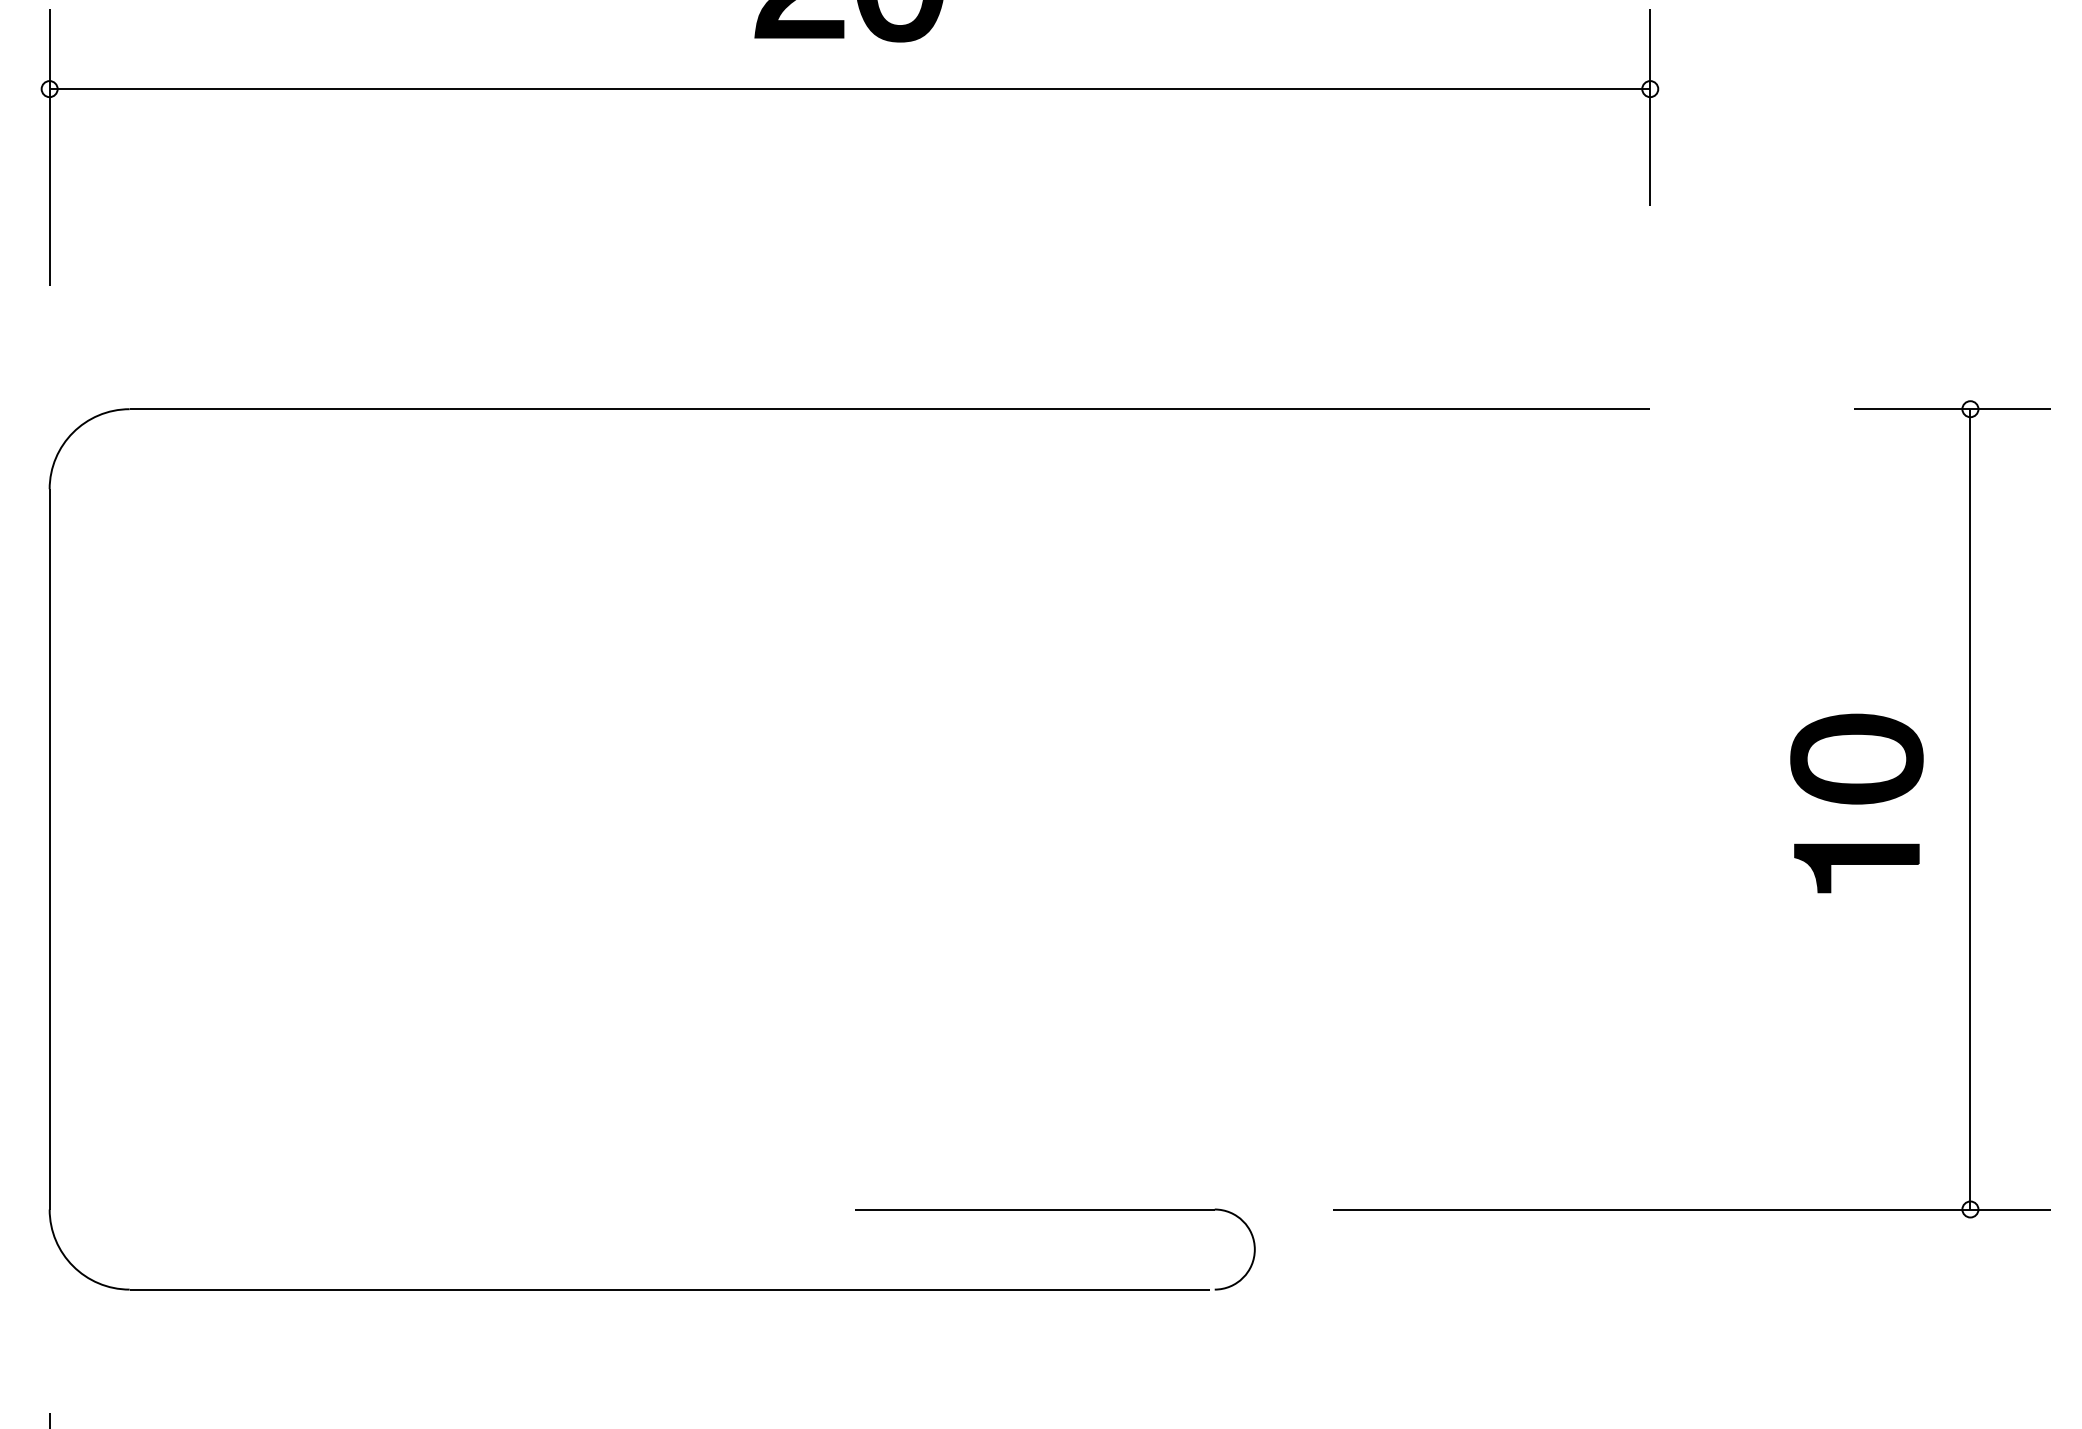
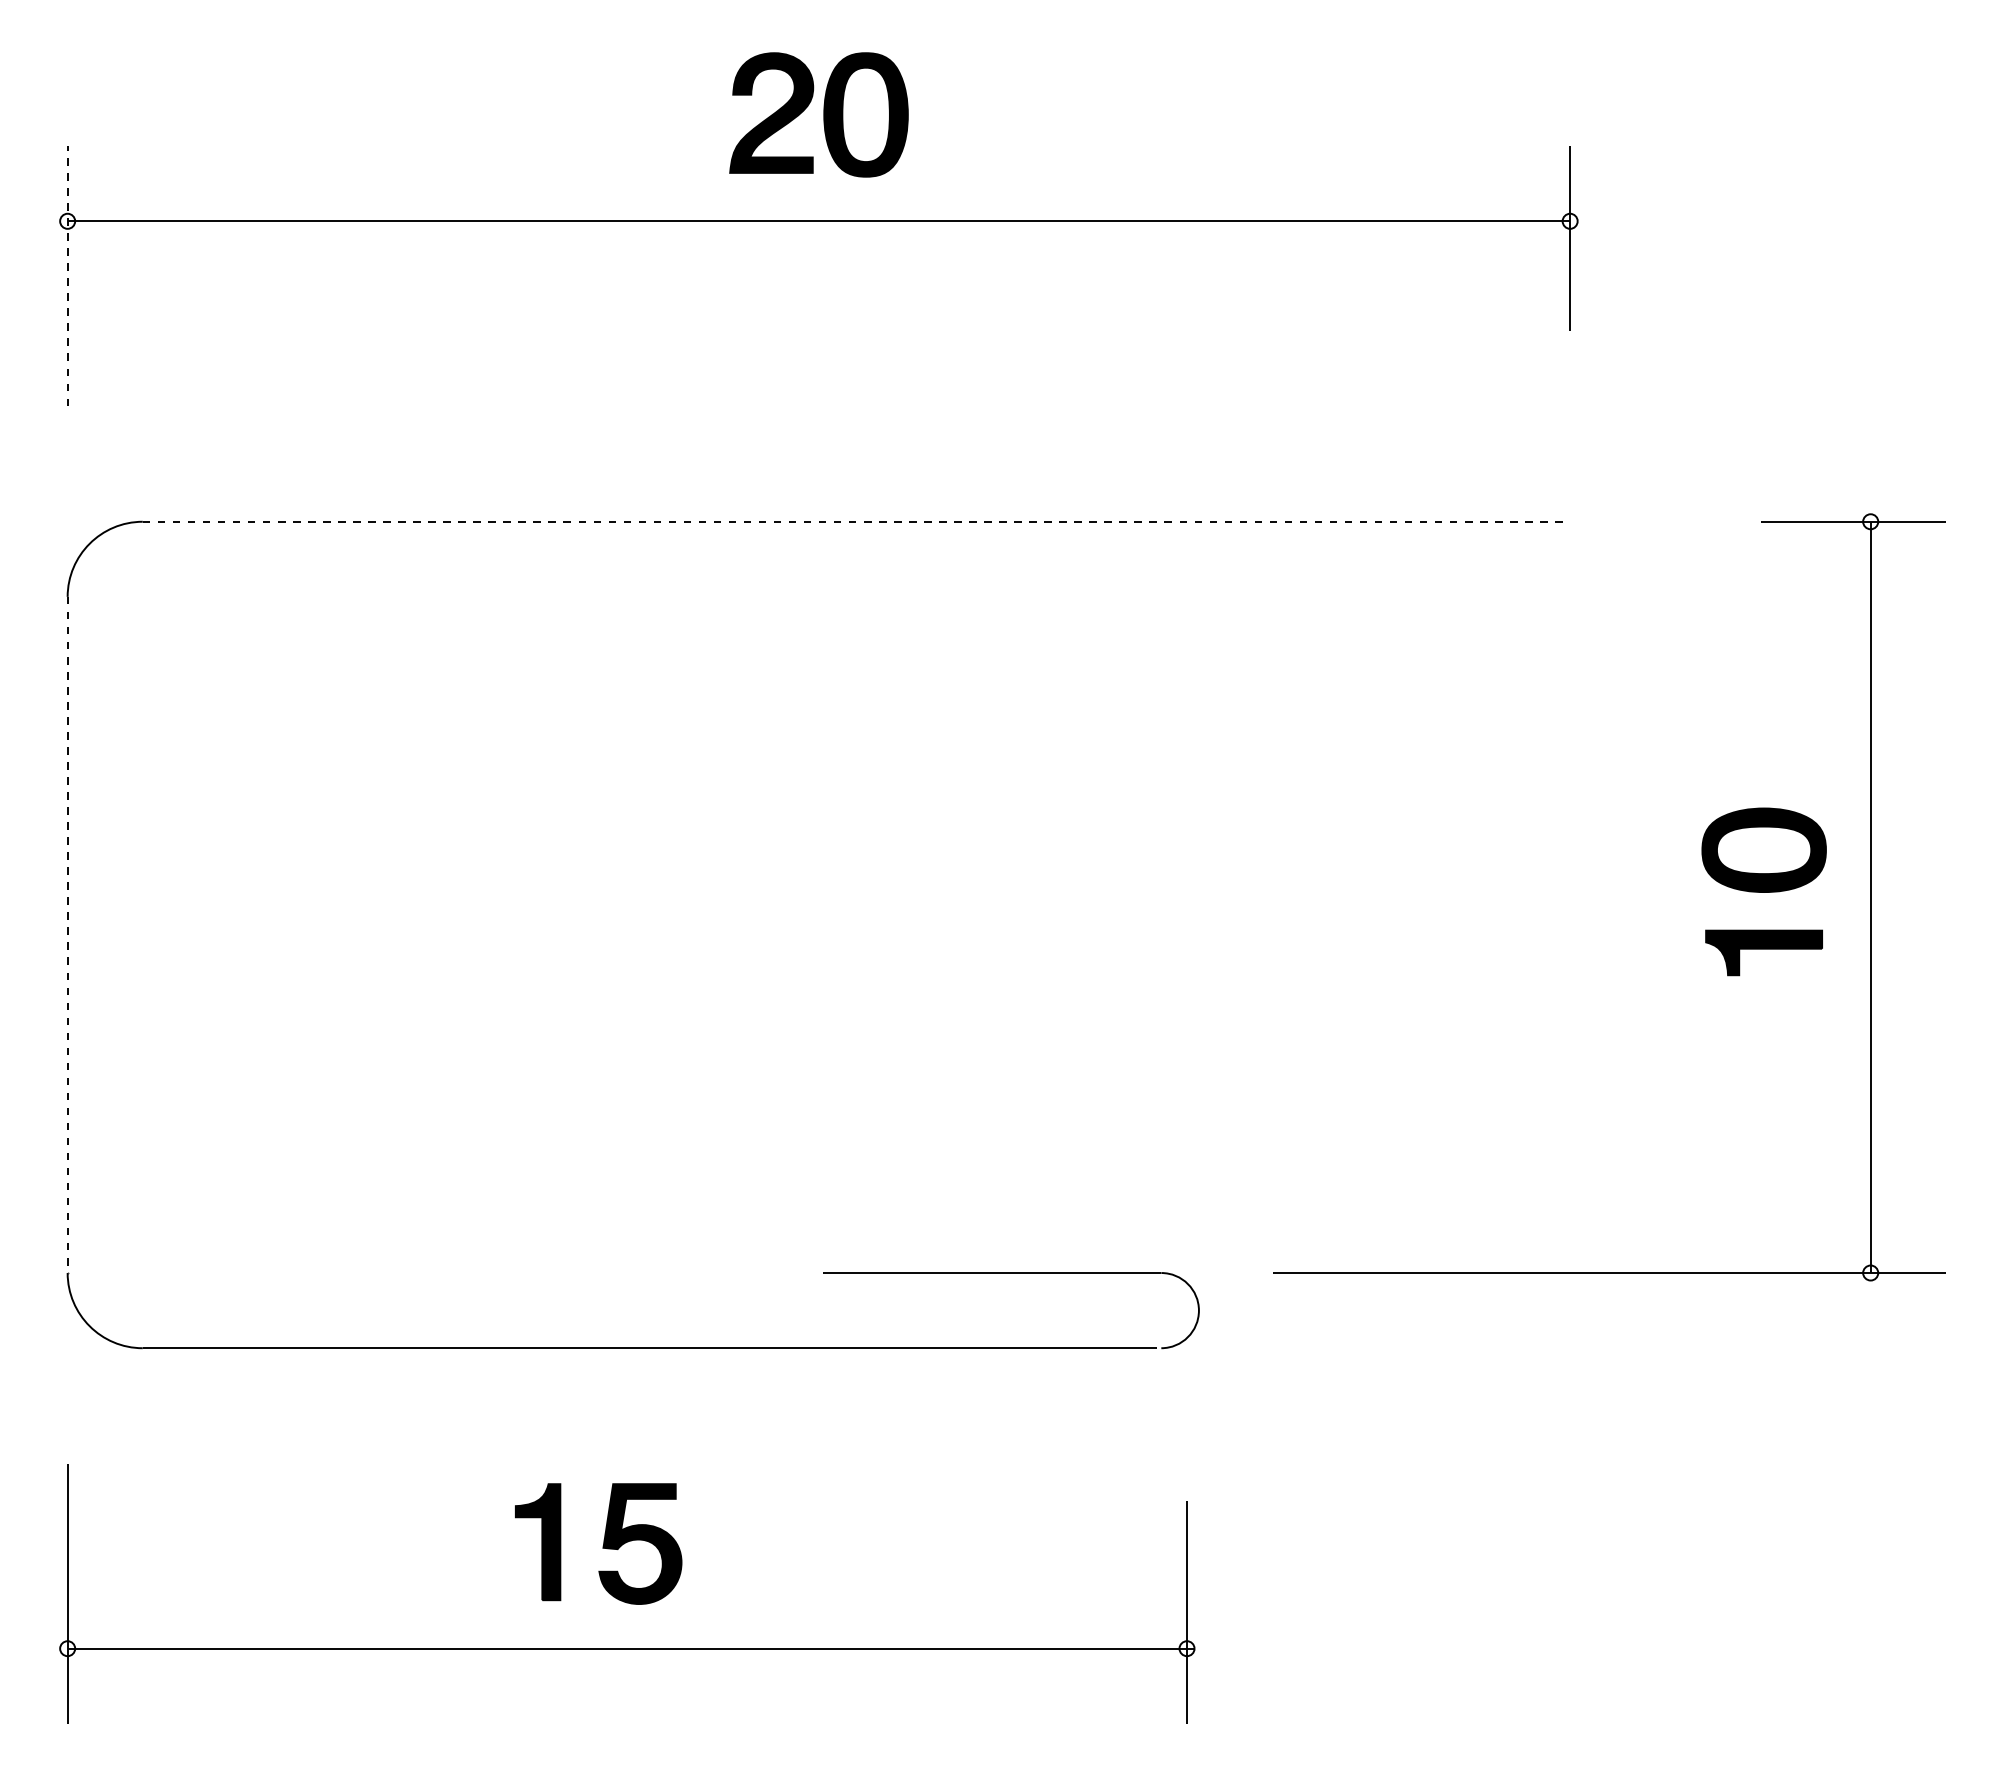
line: (49, 147) -> (67, 276), solid -> dashed
line: (890, 408) -> (856, 521), solid -> dashed
line: (49, 849) -> (67, 935), solid -> dashed

